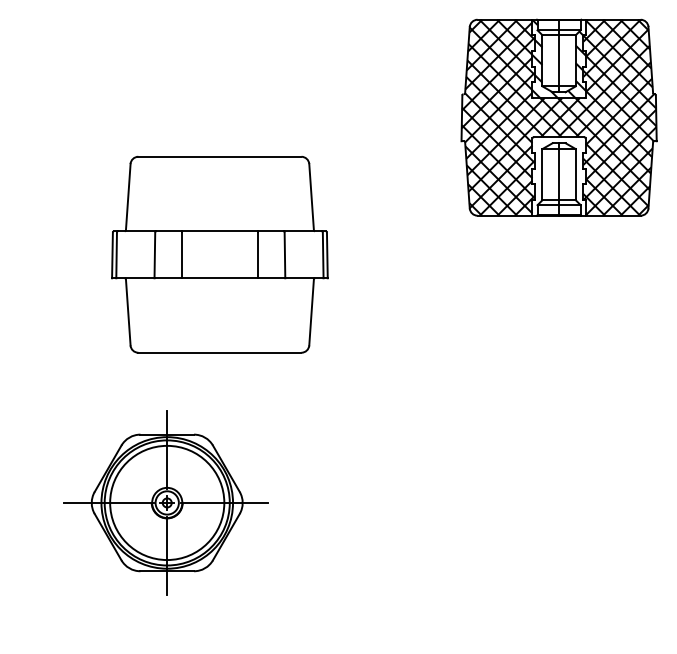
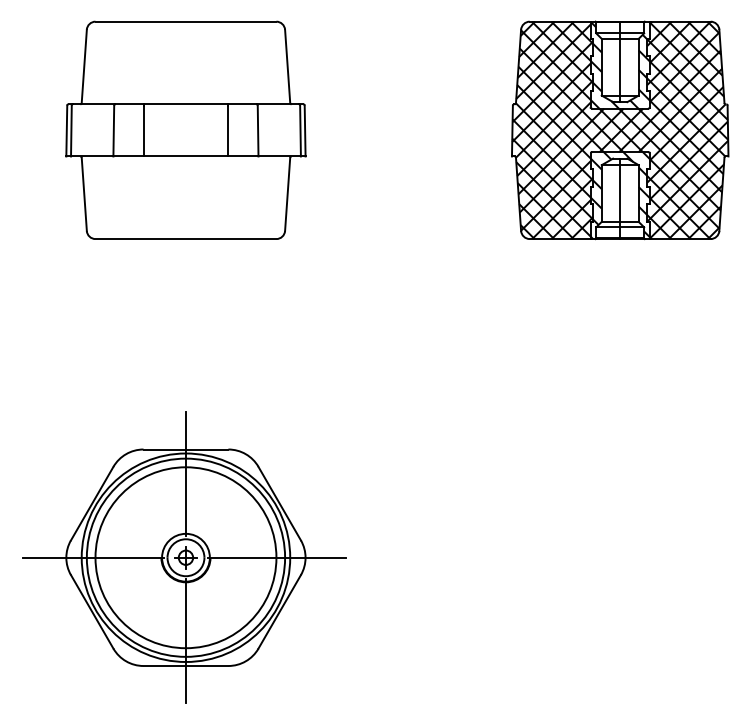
hatch: (558, 176) -> (619, 195), added
part: (219, 253) -> (185, 129), moved
part: (166, 502) -> (184, 557), size x1.43

